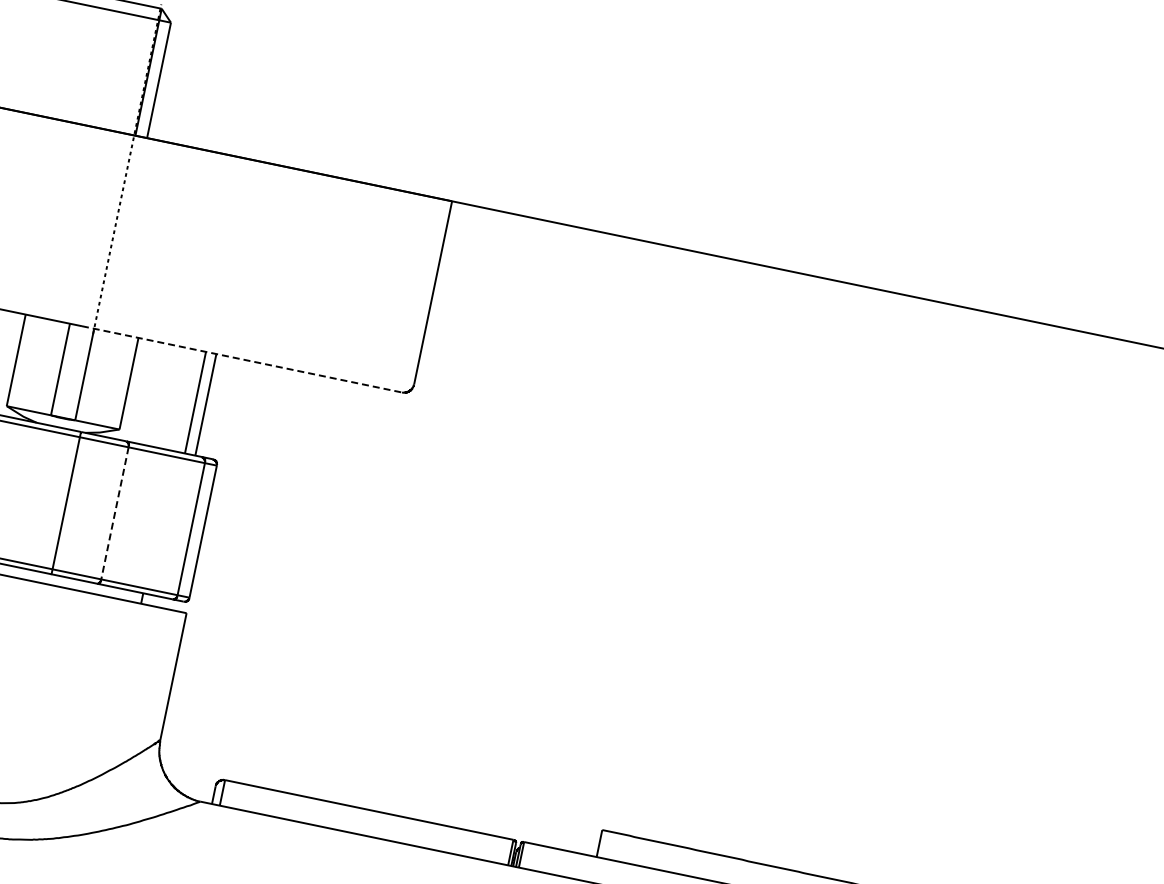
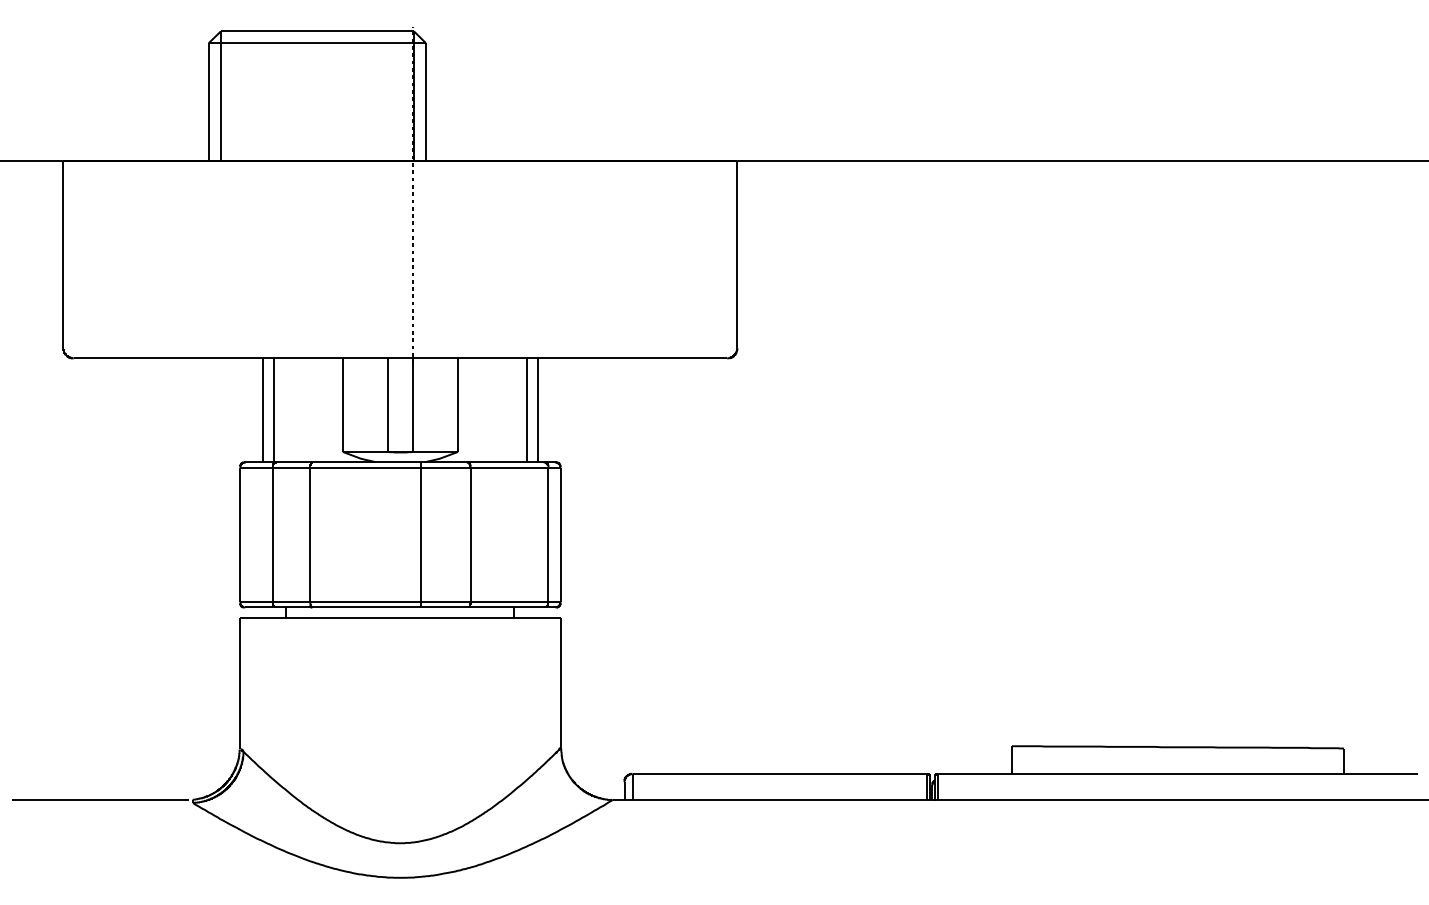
line: (242, 359) -> (564, 358), dashed -> solid
line: (114, 513) -> (470, 535), dashed -> solid

